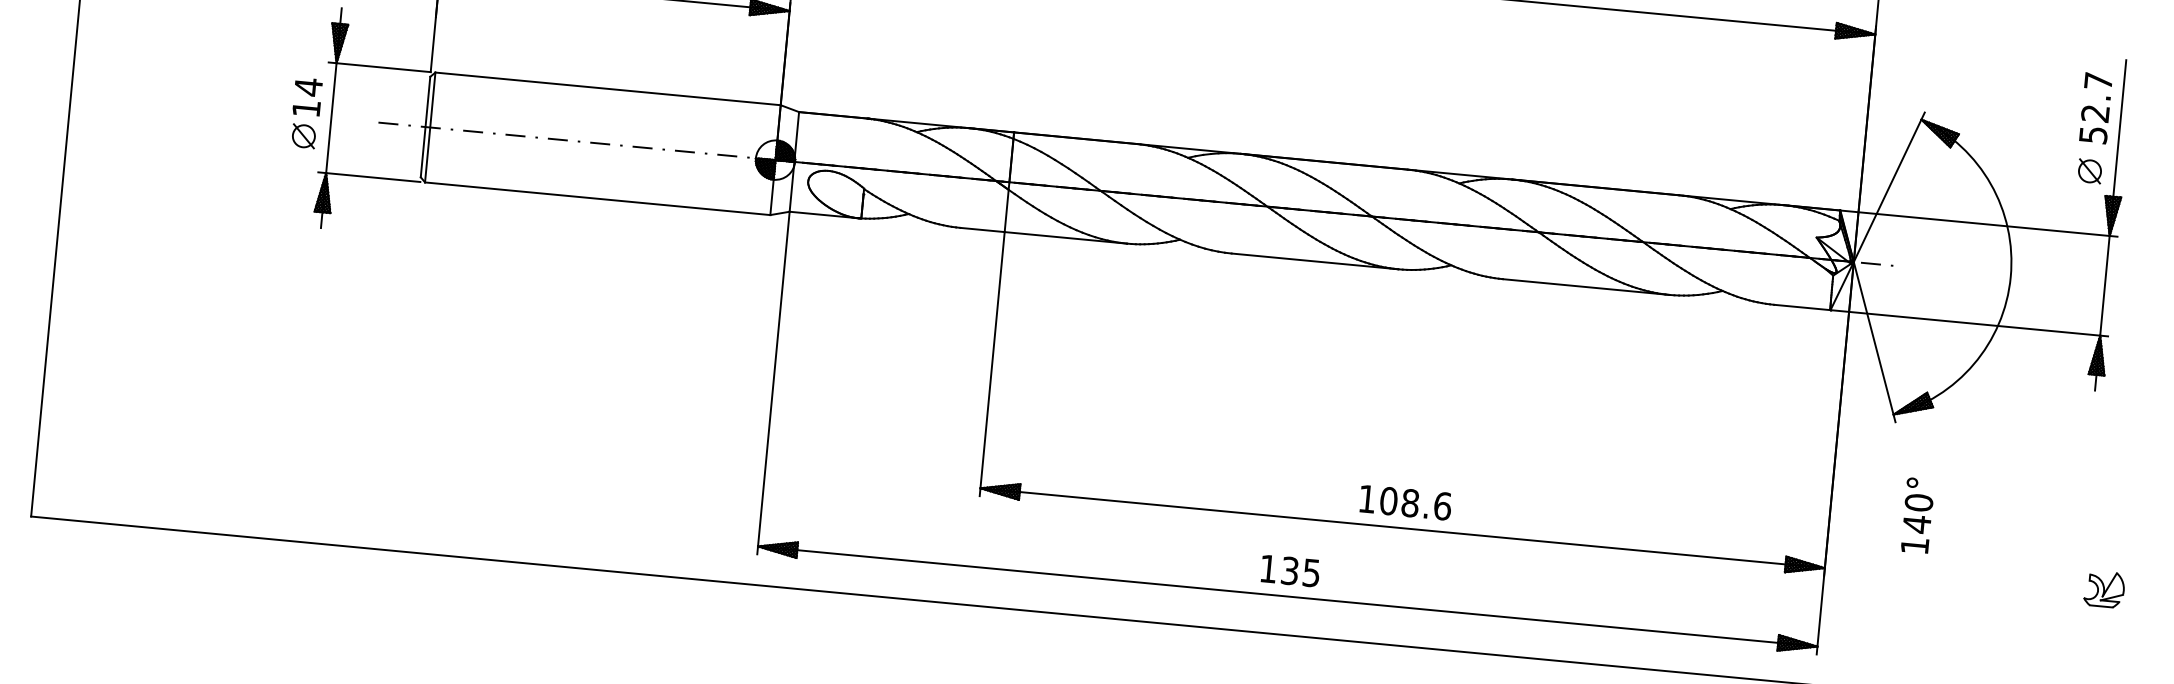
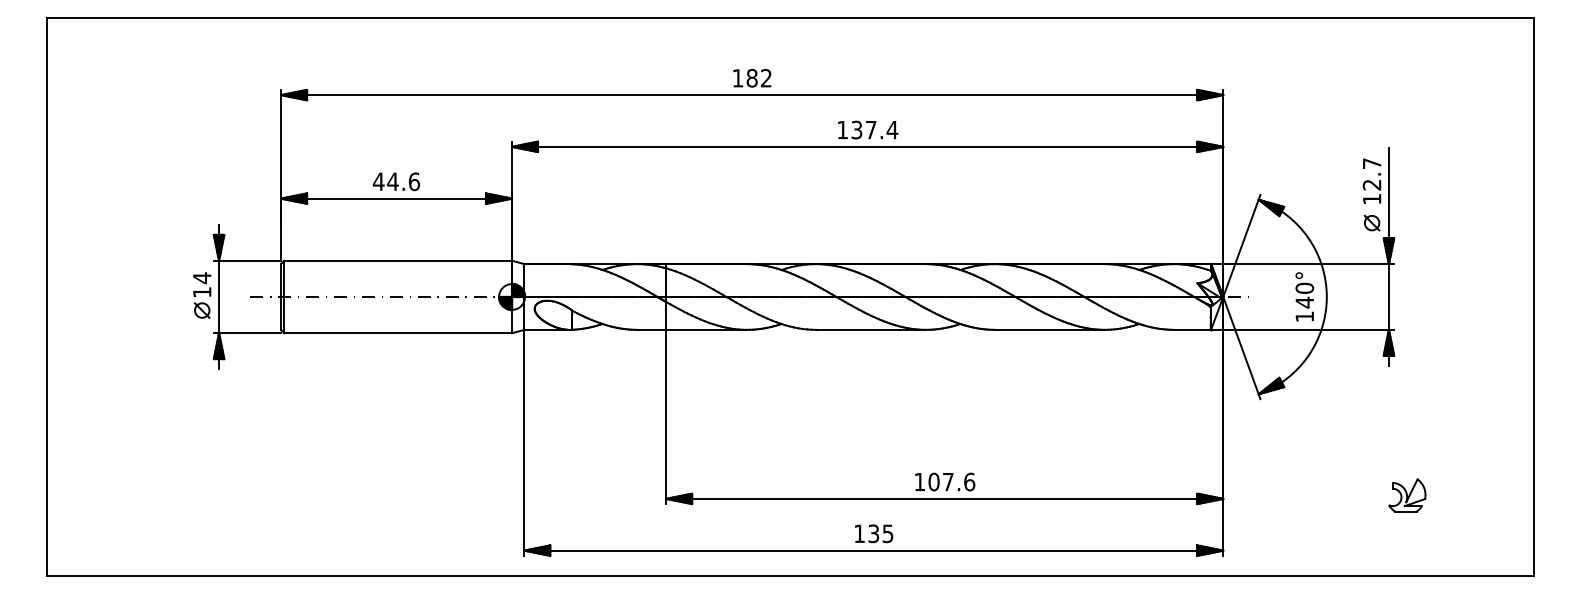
text: (2093, 135) -> (1372, 199), 52.7 -> 12.7
text: (1409, 502) -> (947, 481), 108.6 -> 107.6
text: (1917, 515) -> (1304, 296), moved
part: (2104, 589) -> (1407, 495), size x1.43

